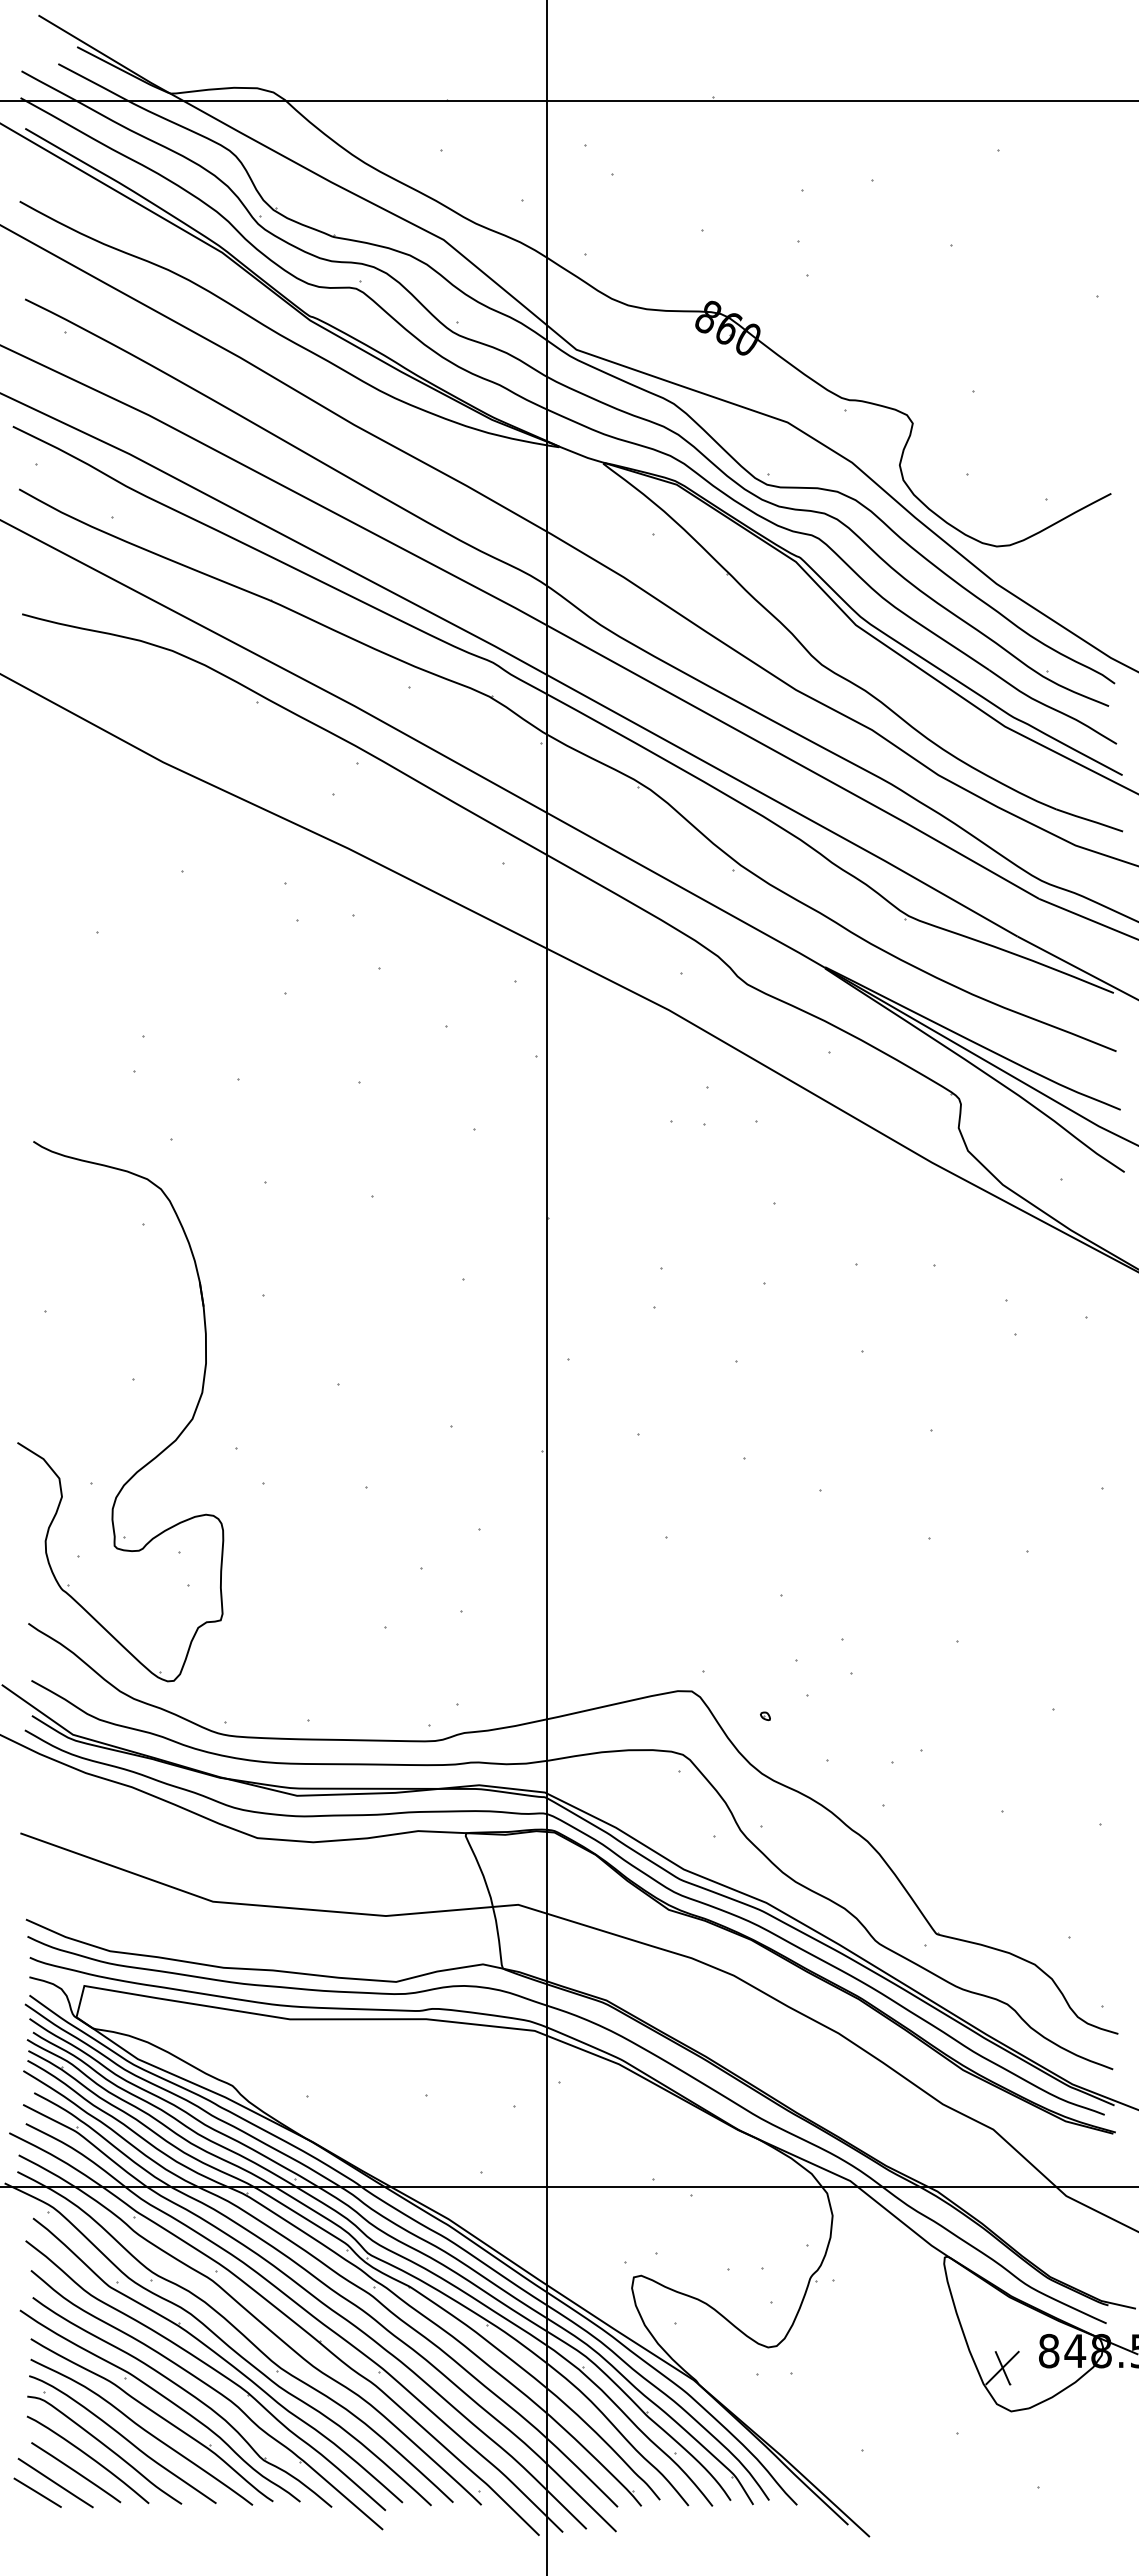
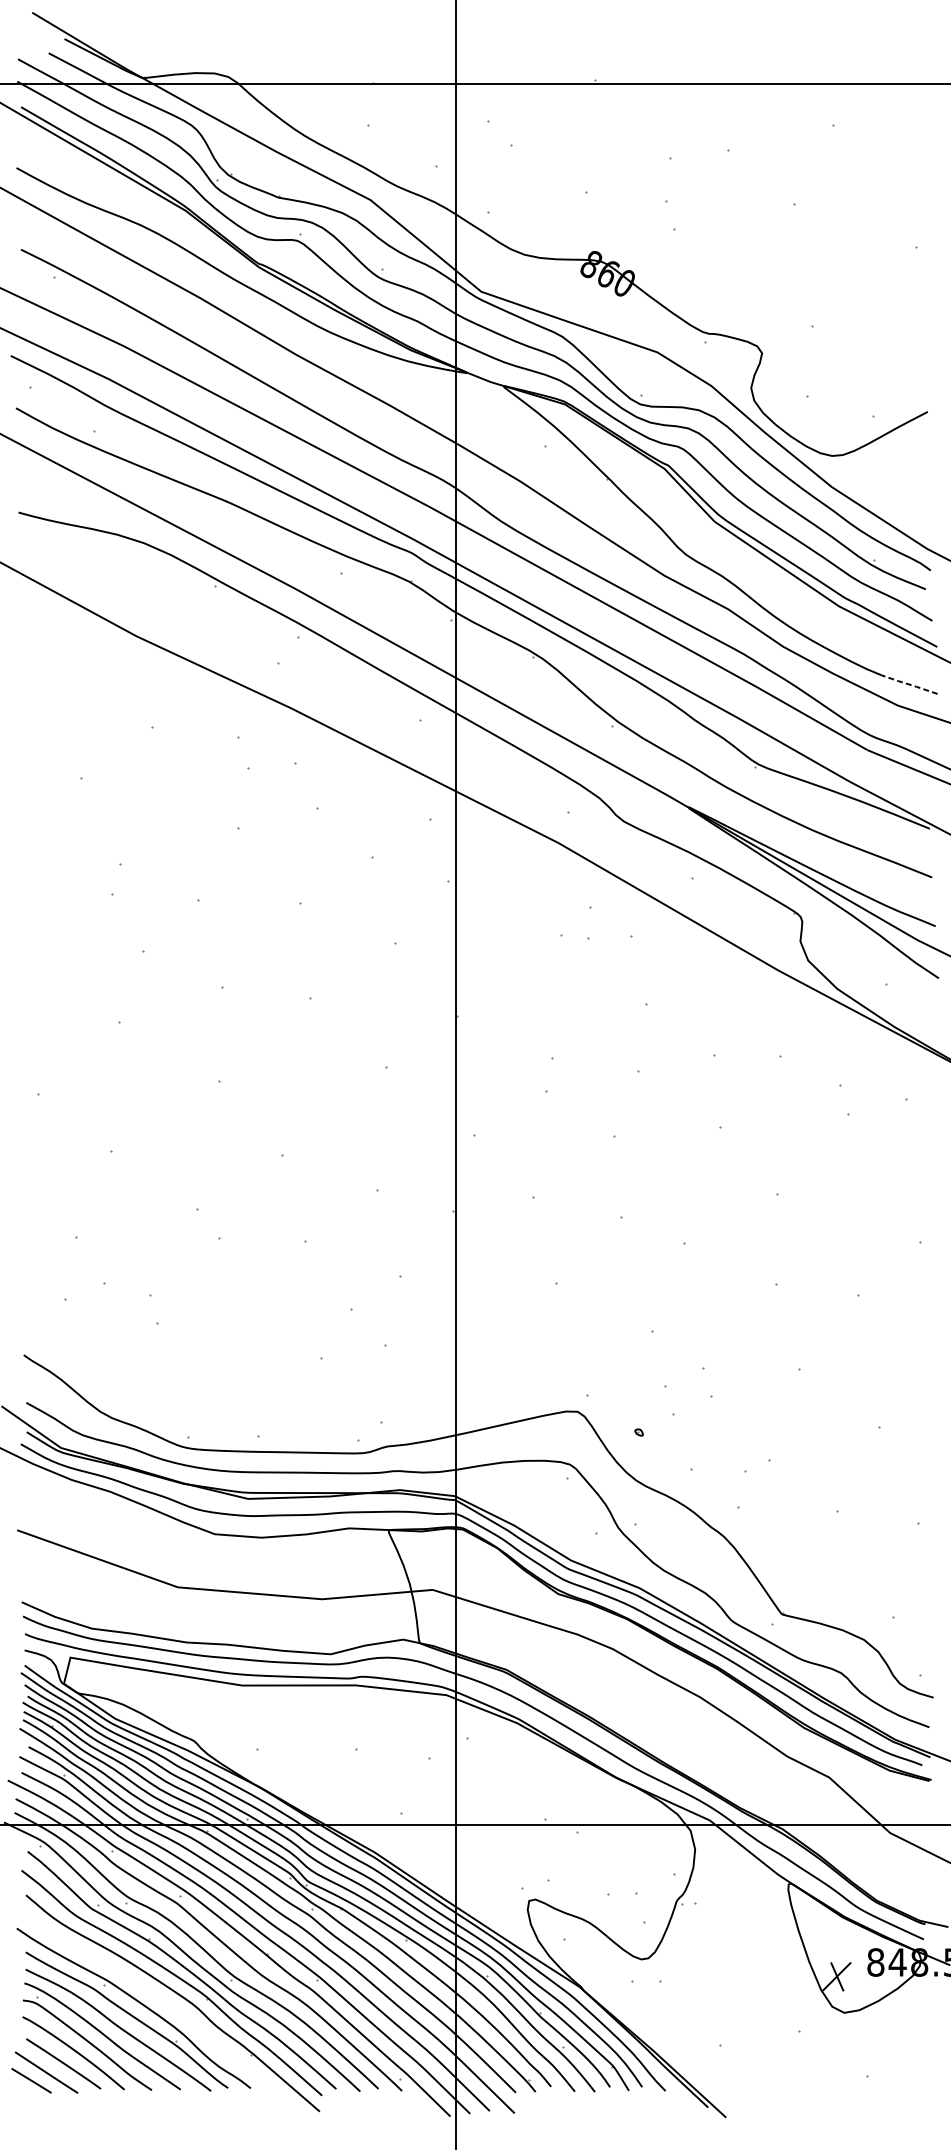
line: (1089, 820) -> (909, 684), solid -> dashed
part: (158, 1453) -> (132, 1213), removed
part: (187, 2393) -> (156, 1997), removed

